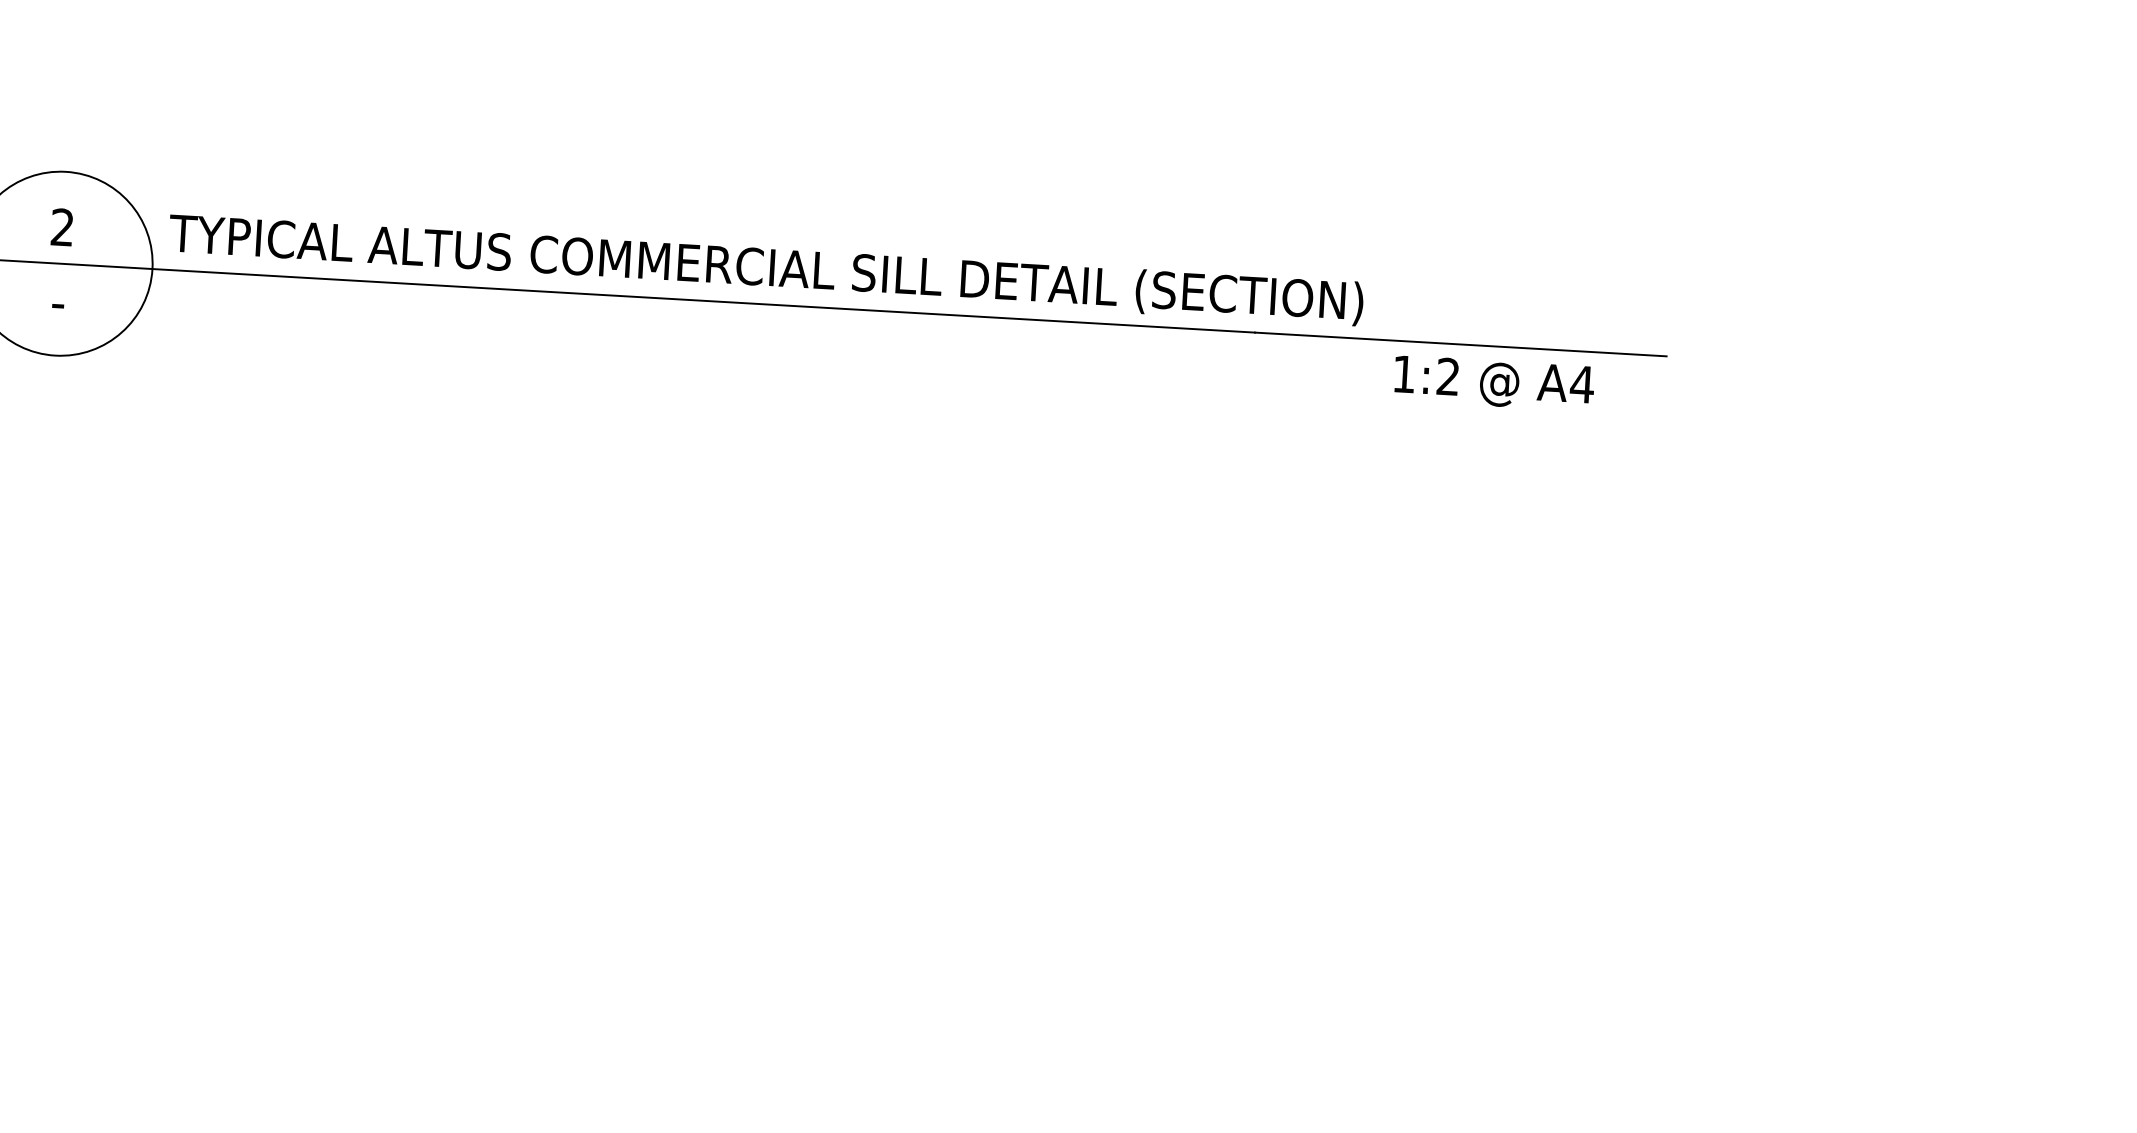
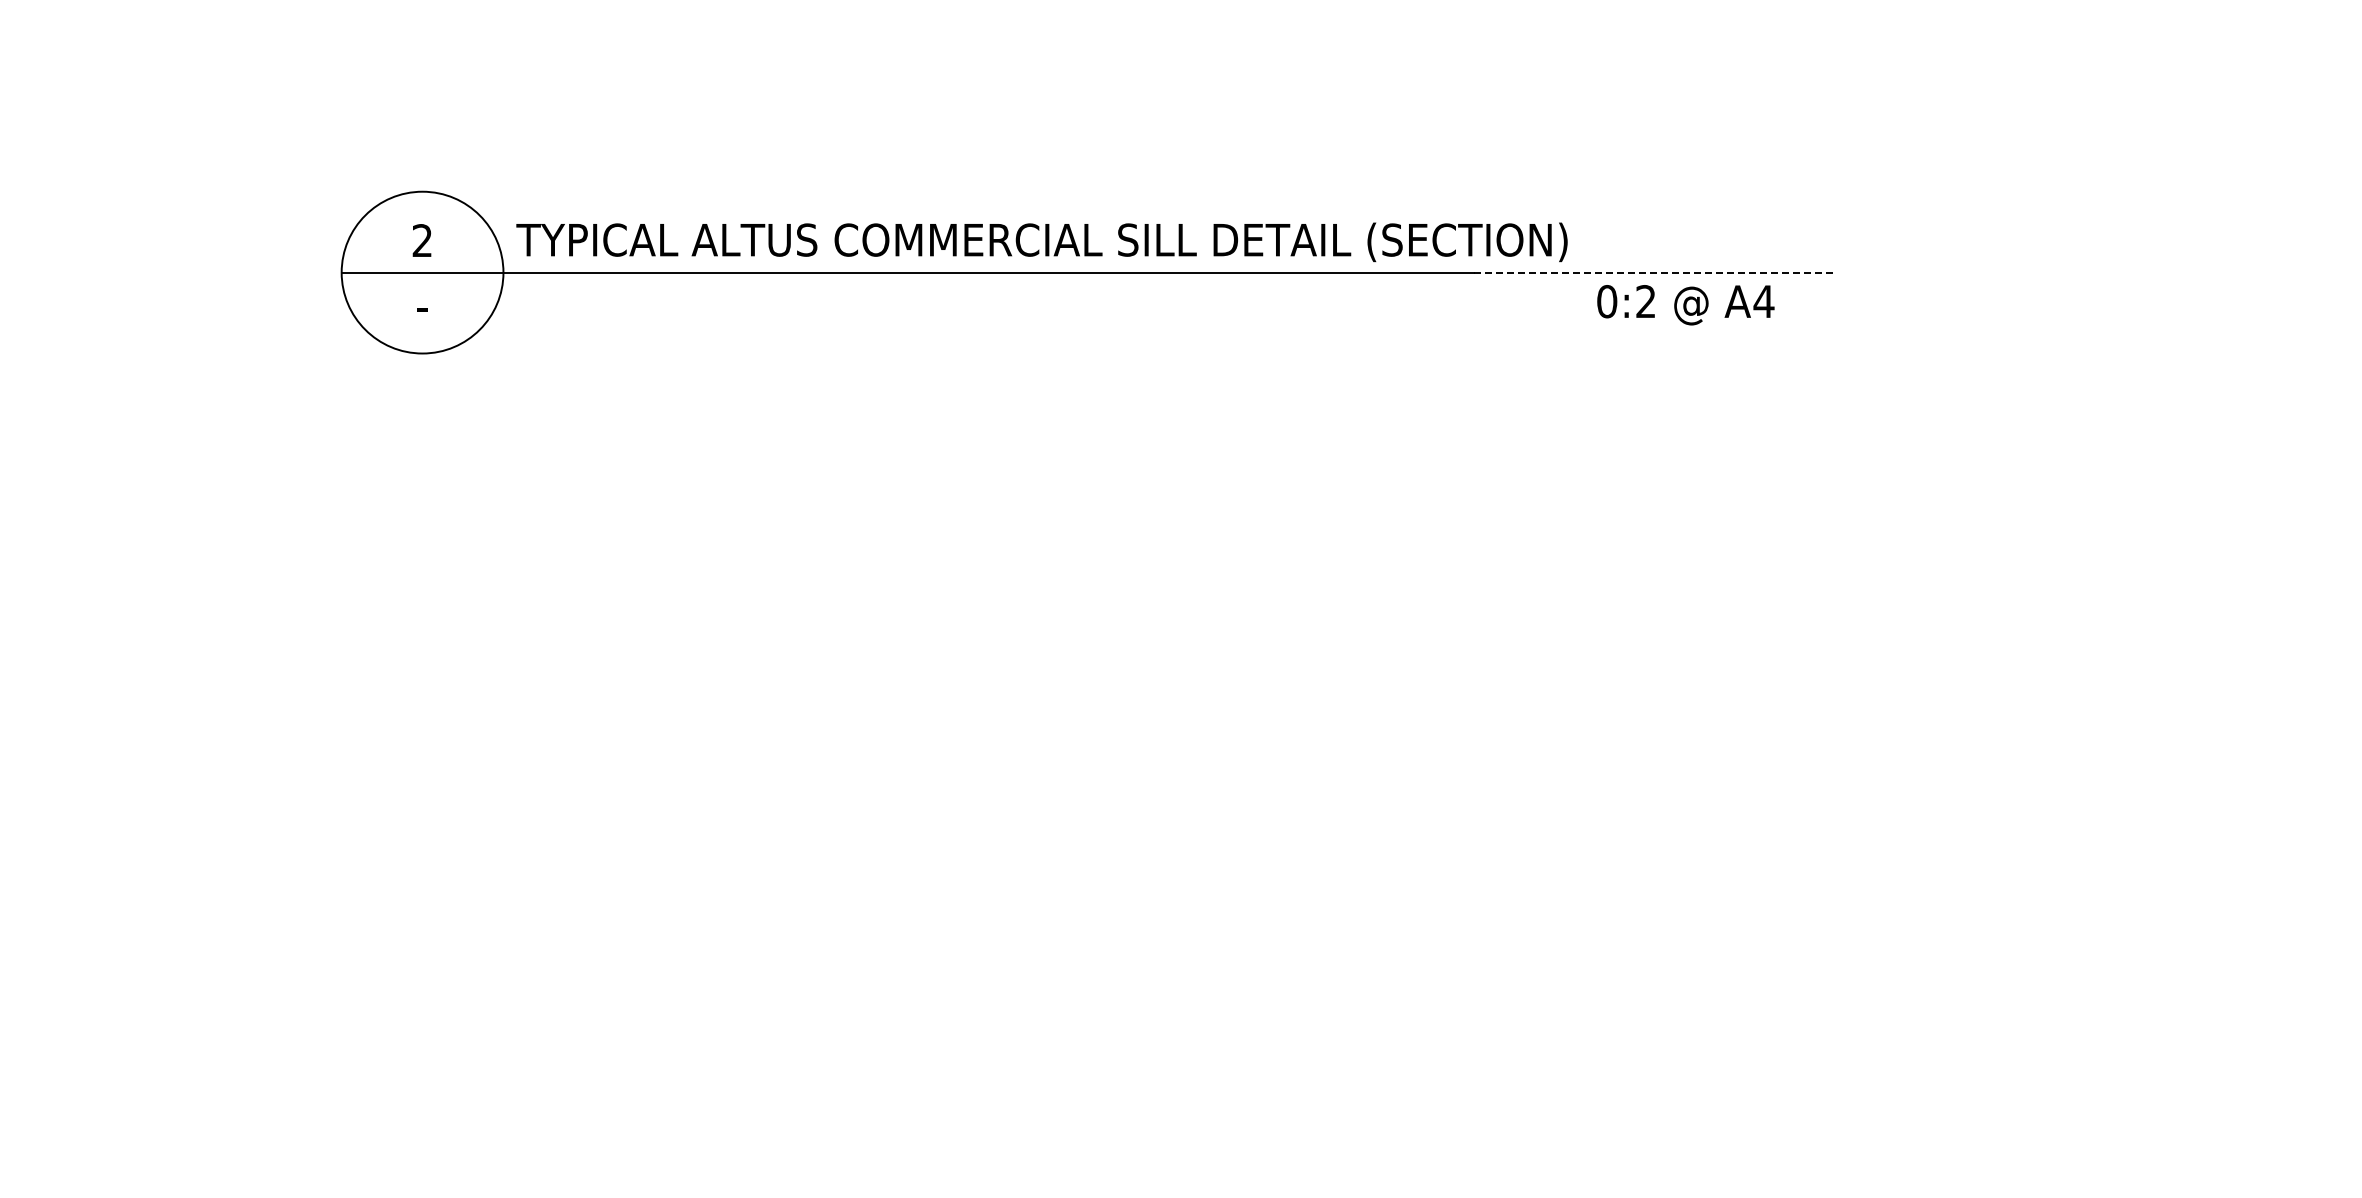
line: (1460, 344) -> (1655, 272), solid -> dashed
text: (1404, 374) -> (1607, 301), 1:2 -> 0:2

